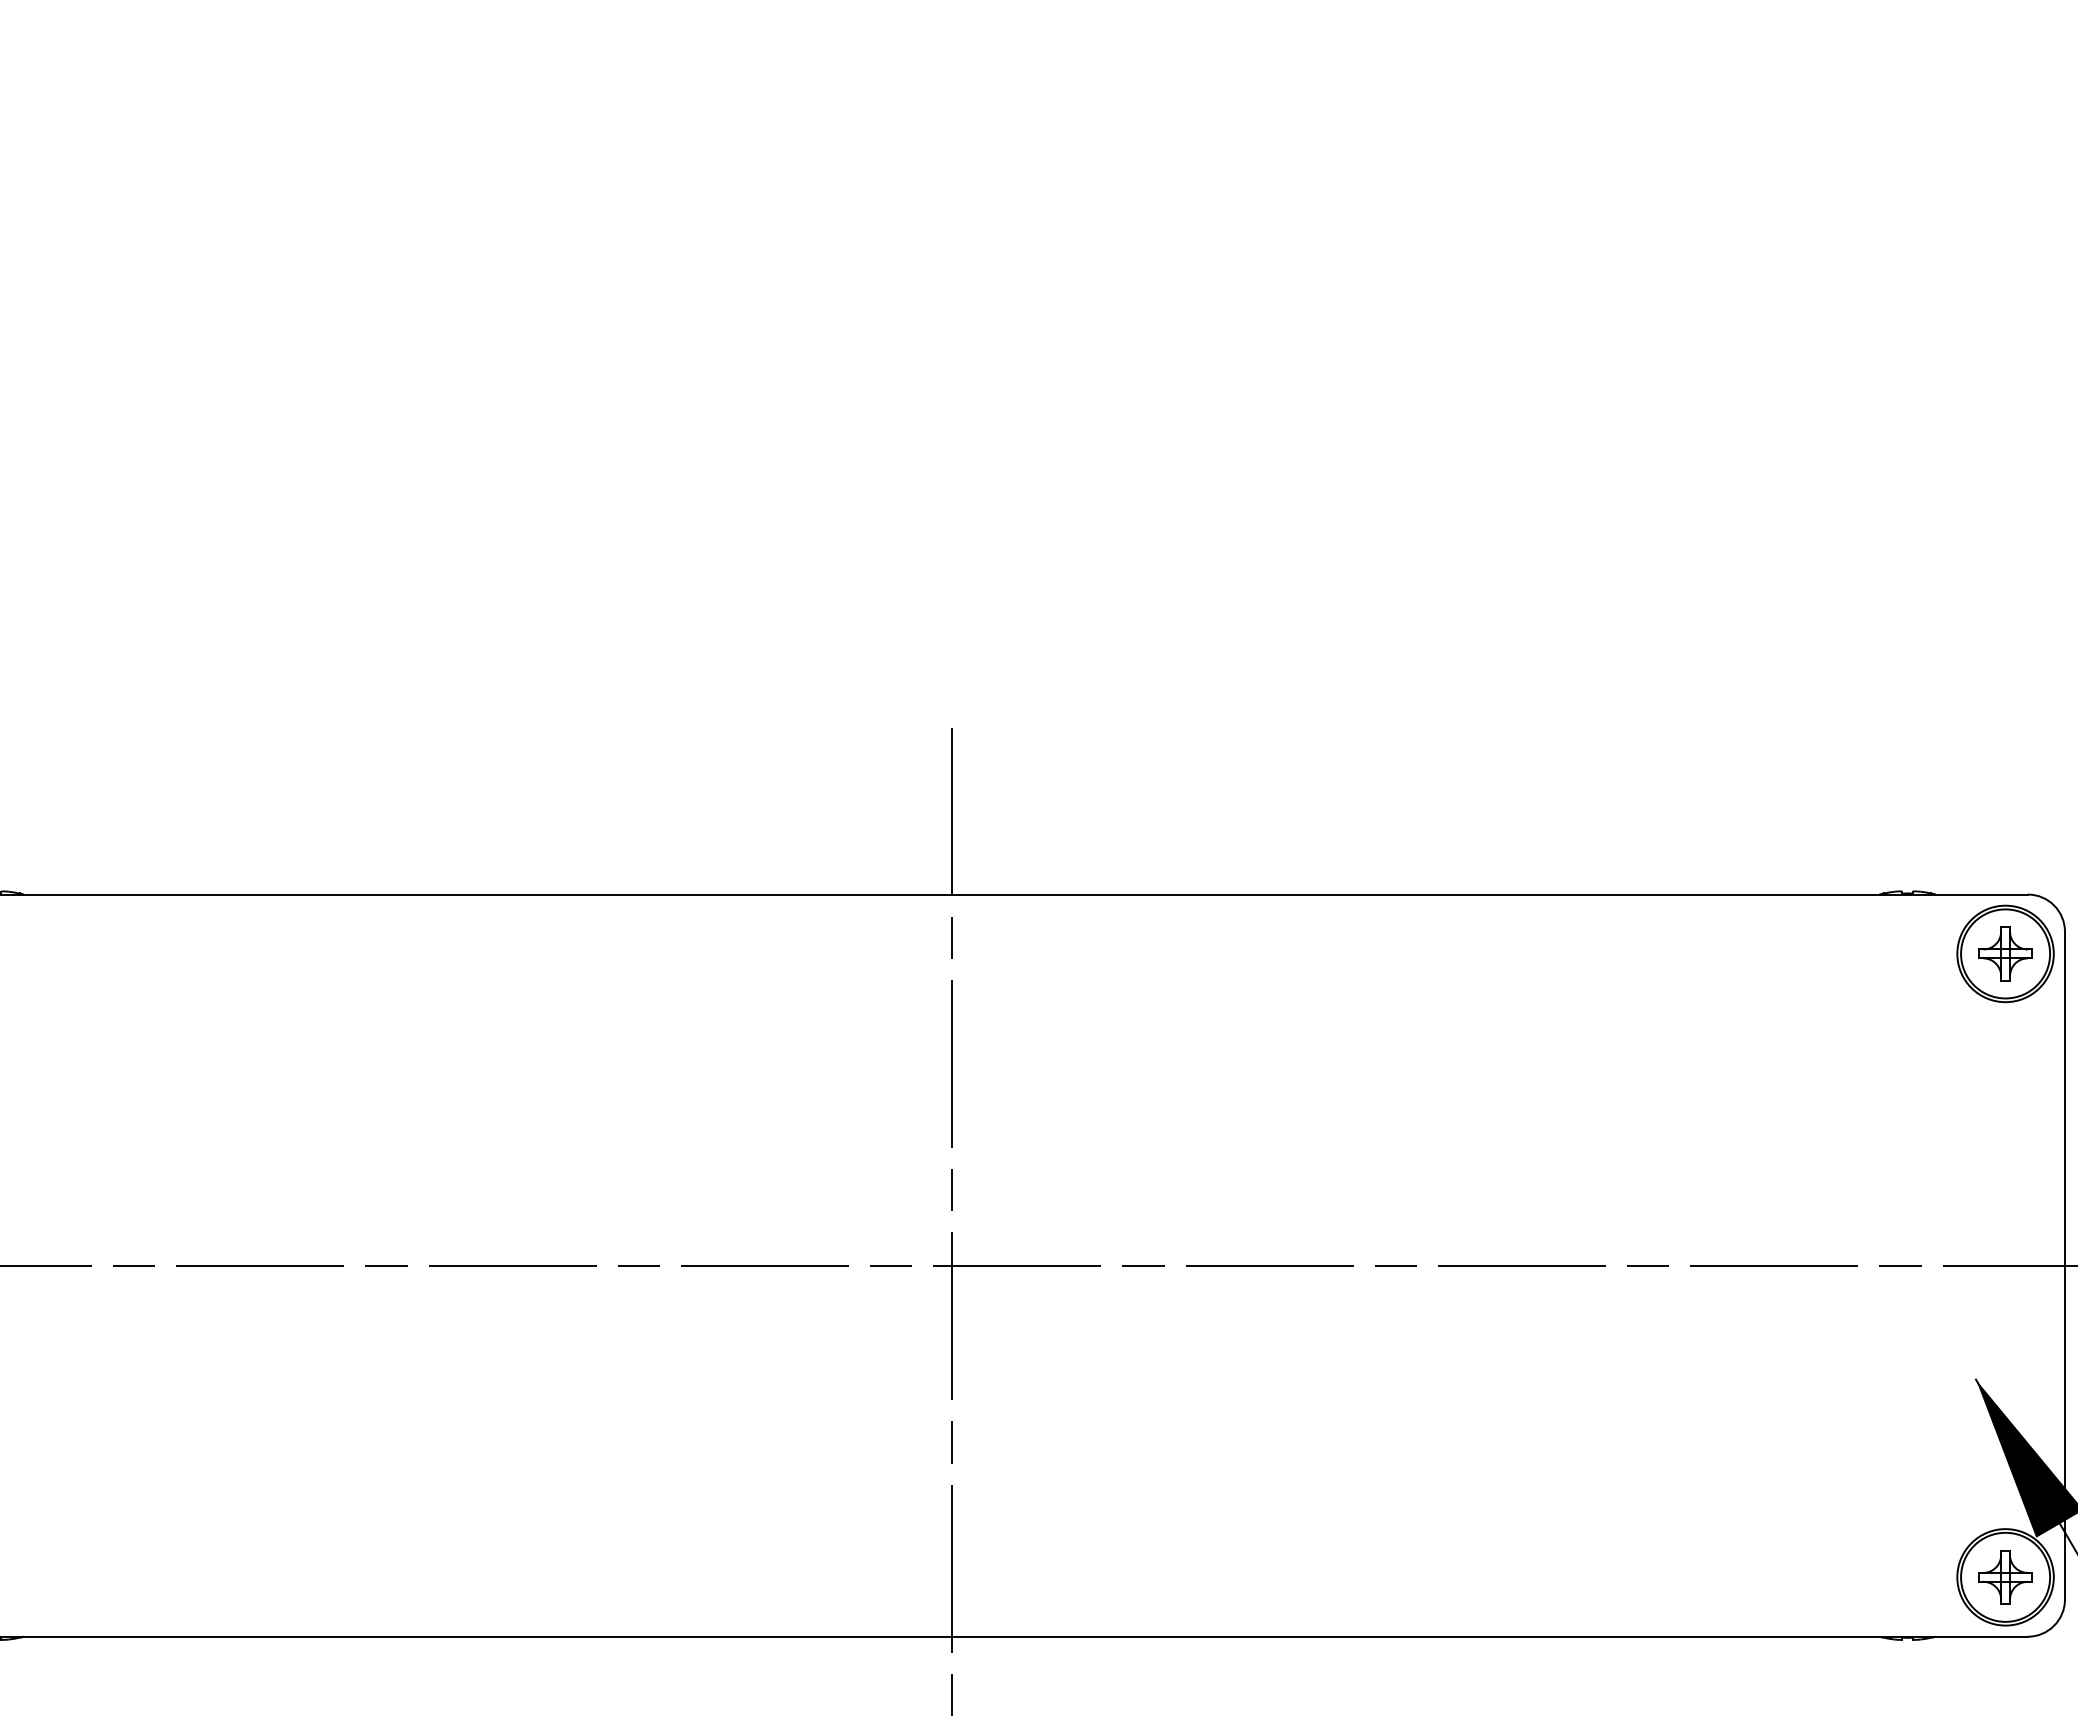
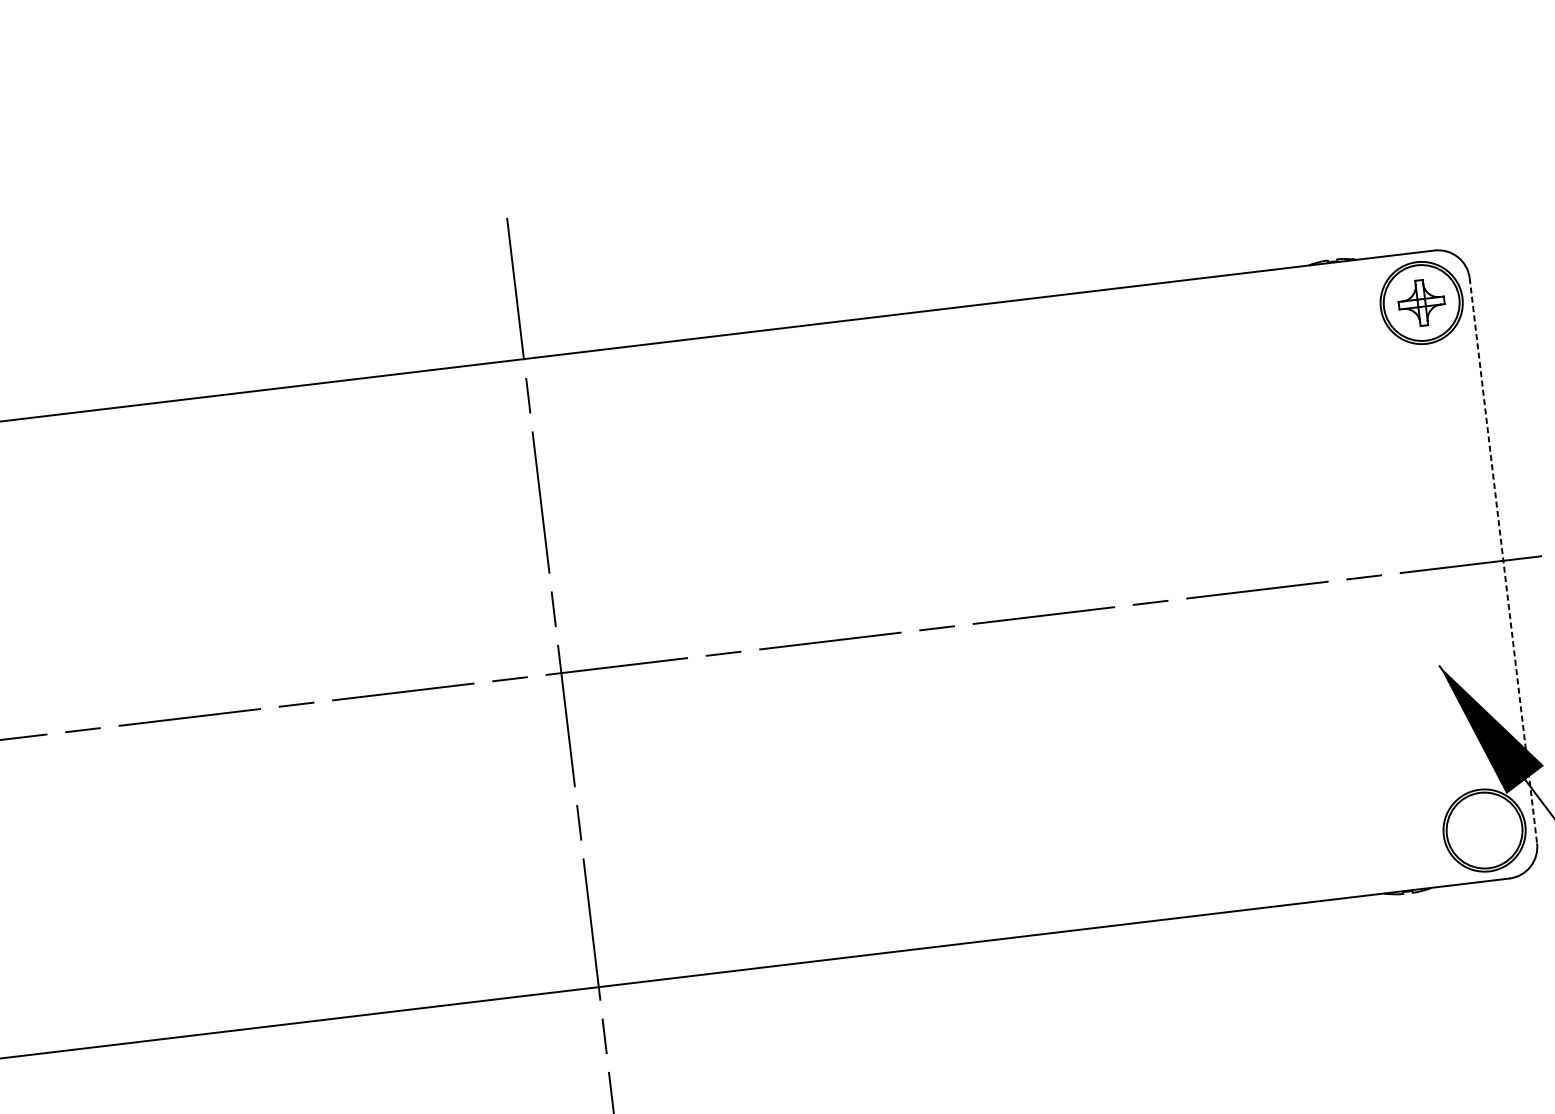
line: (2064, 1265) -> (1502, 560), solid -> dashed
part: (2005, 1577) -> (1484, 830), removed

